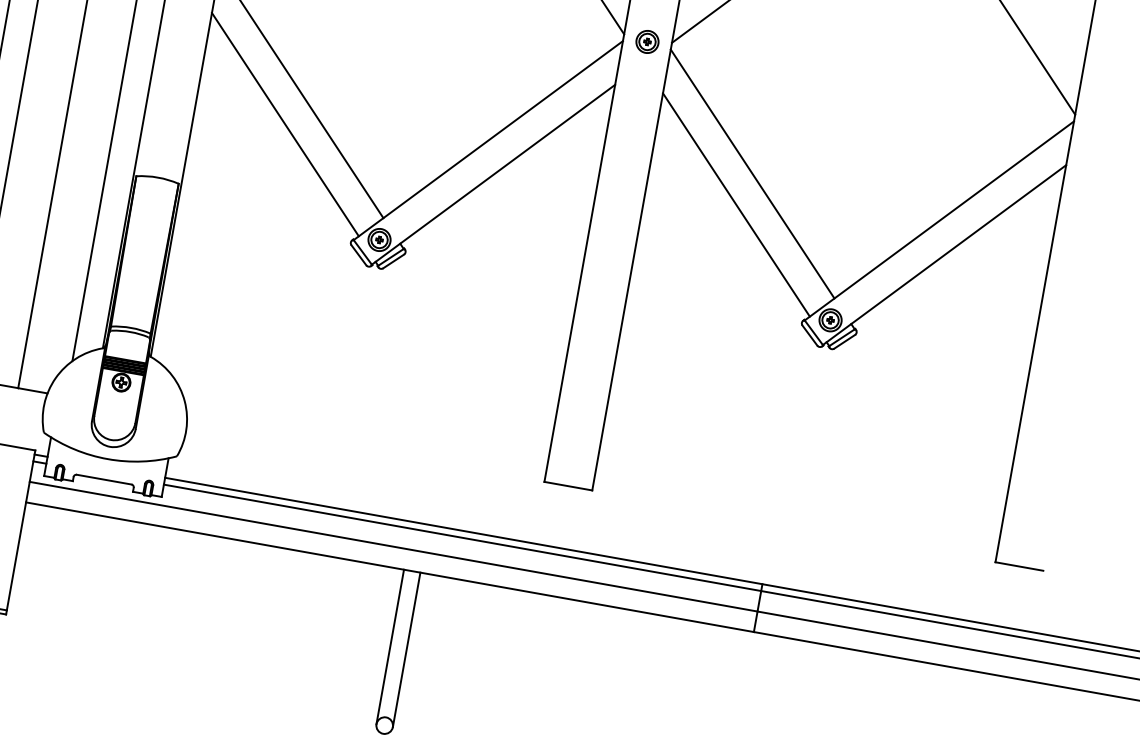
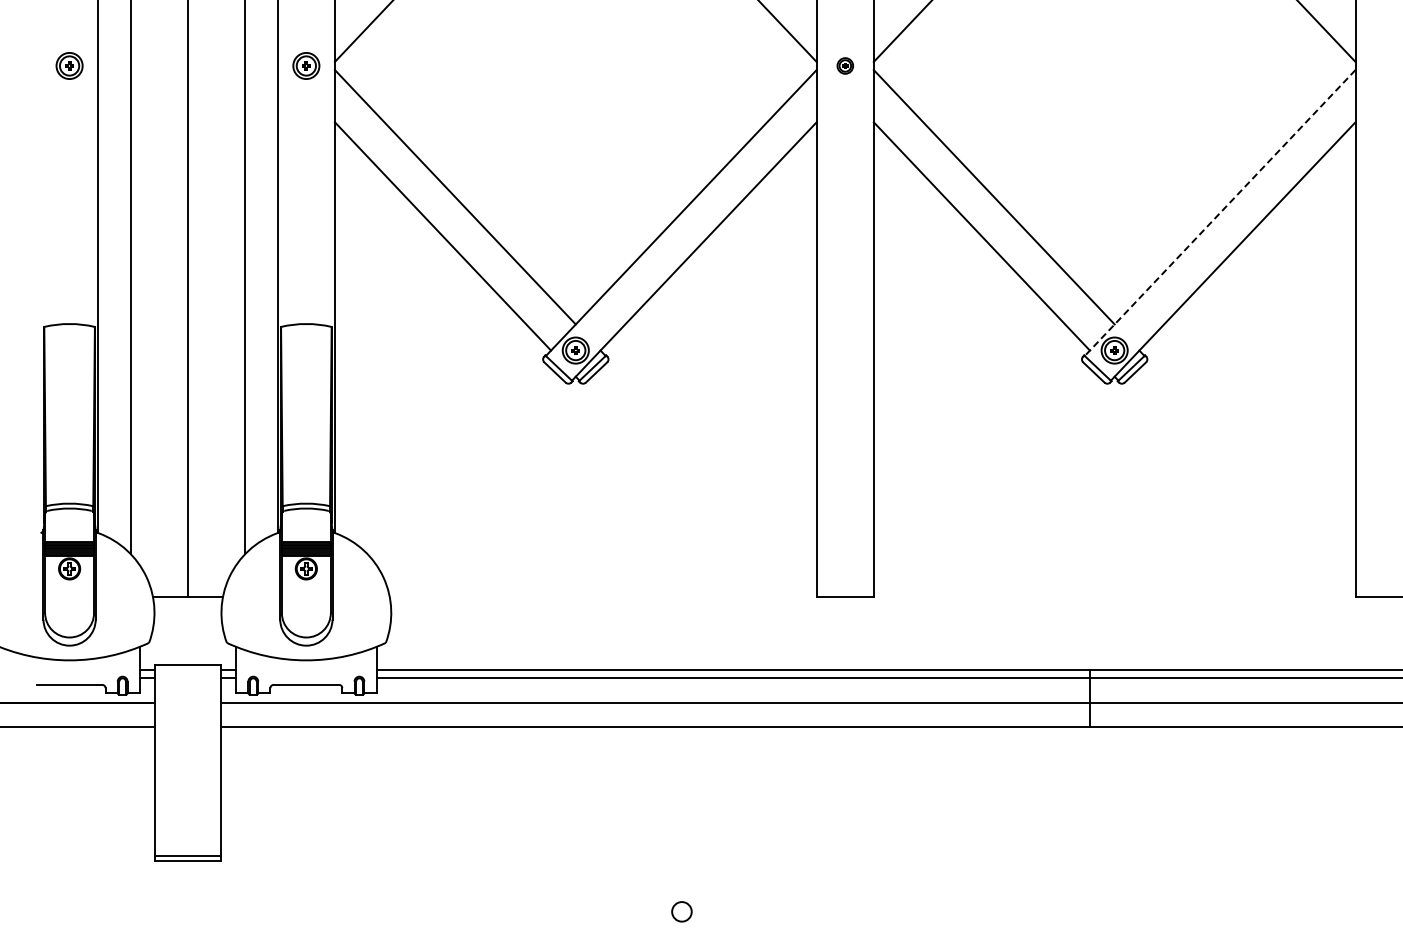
part: (647, 41) -> (845, 65), size x0.6
line: (939, 221) -> (1220, 213), solid -> dashed
line: (390, 646) -> (672, 819), removed
line: (406, 649) -> (691, 819), removed

